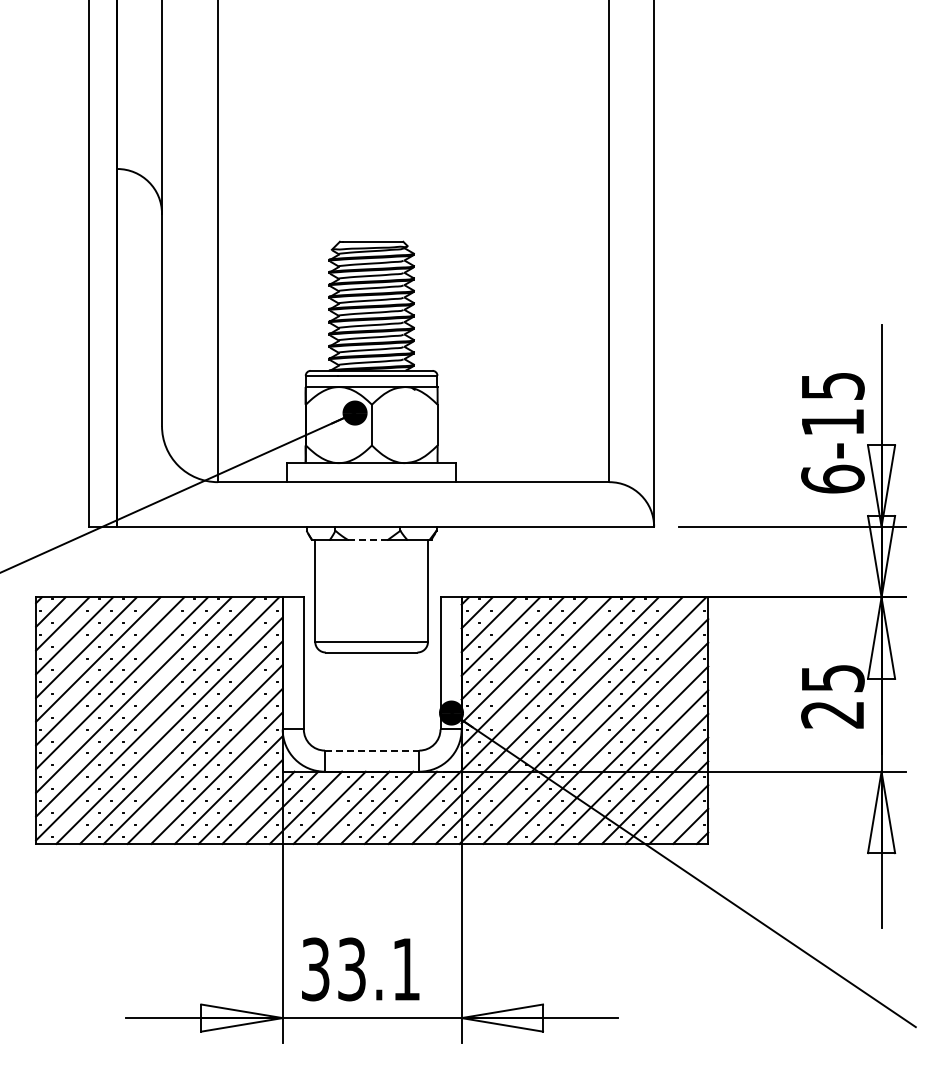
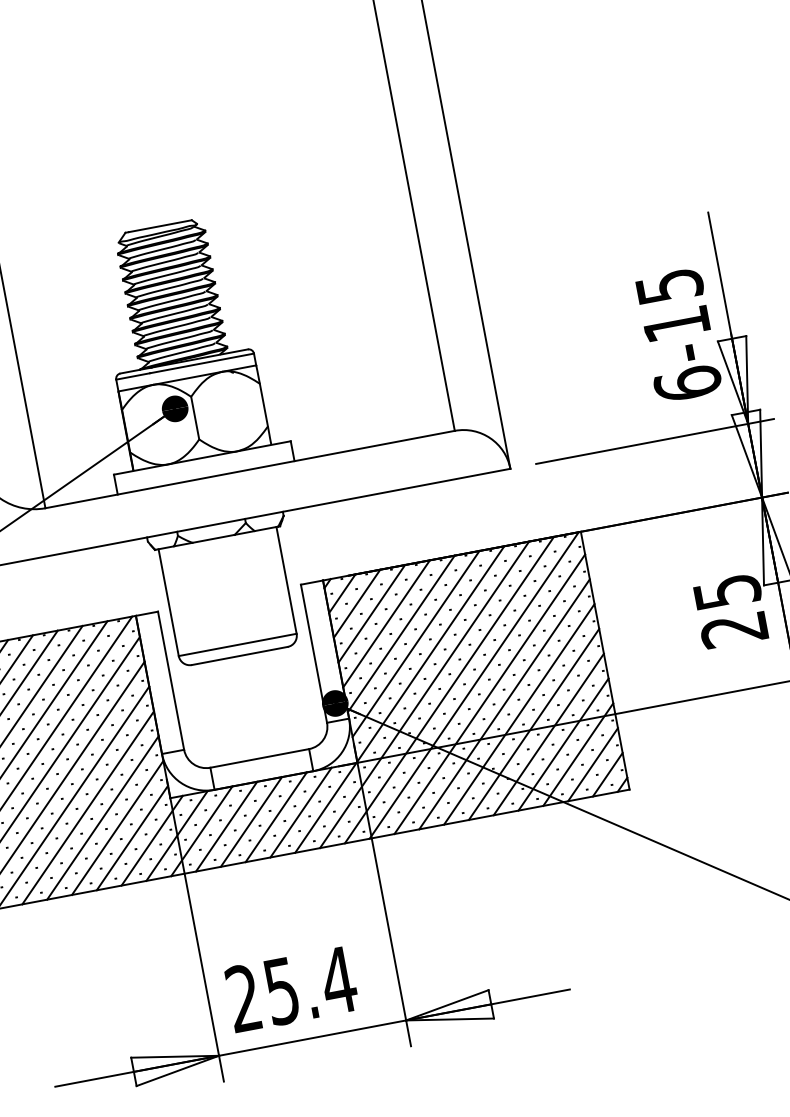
line: (367, 539) -> (213, 538), dashed -> solid
line: (372, 750) -> (260, 758), dashed -> solid
text: (361, 969) -> (291, 989), 33.1 -> 25.4

